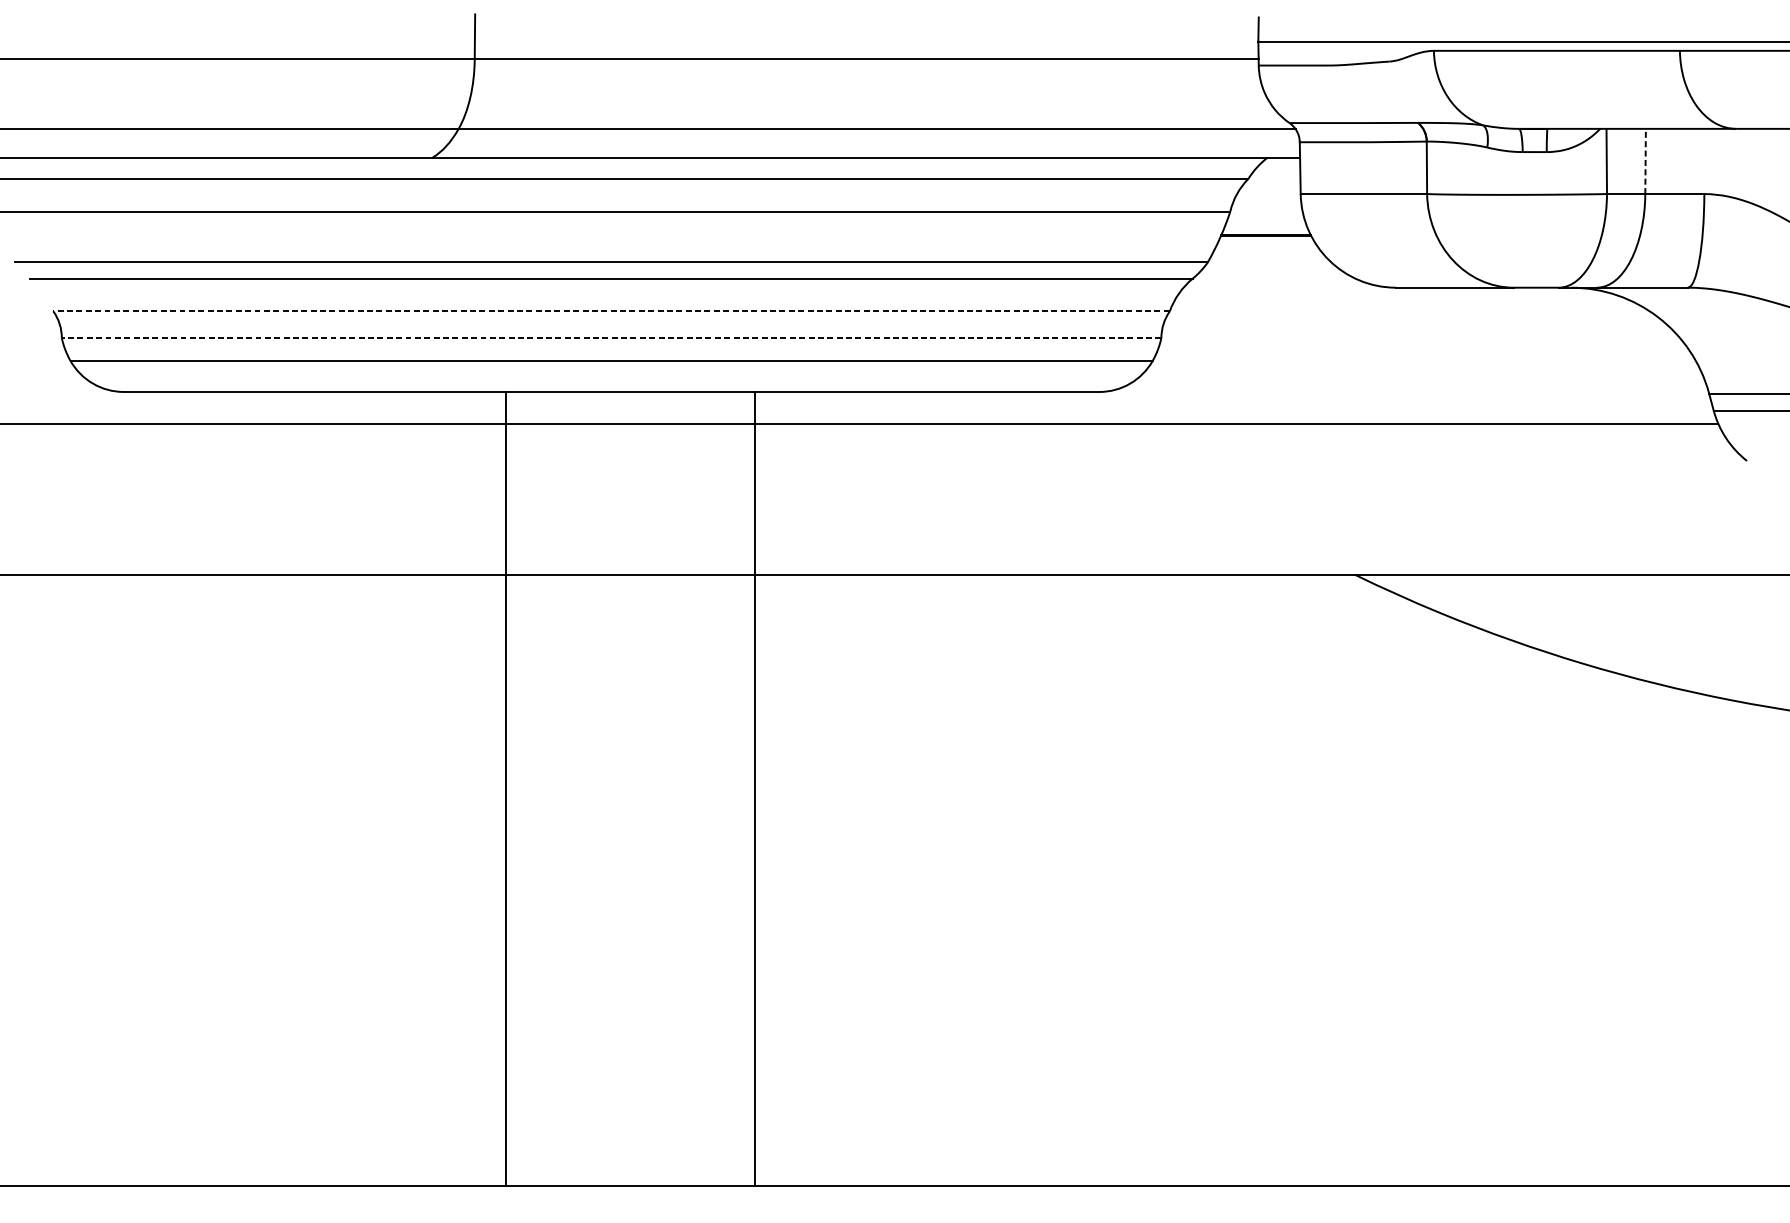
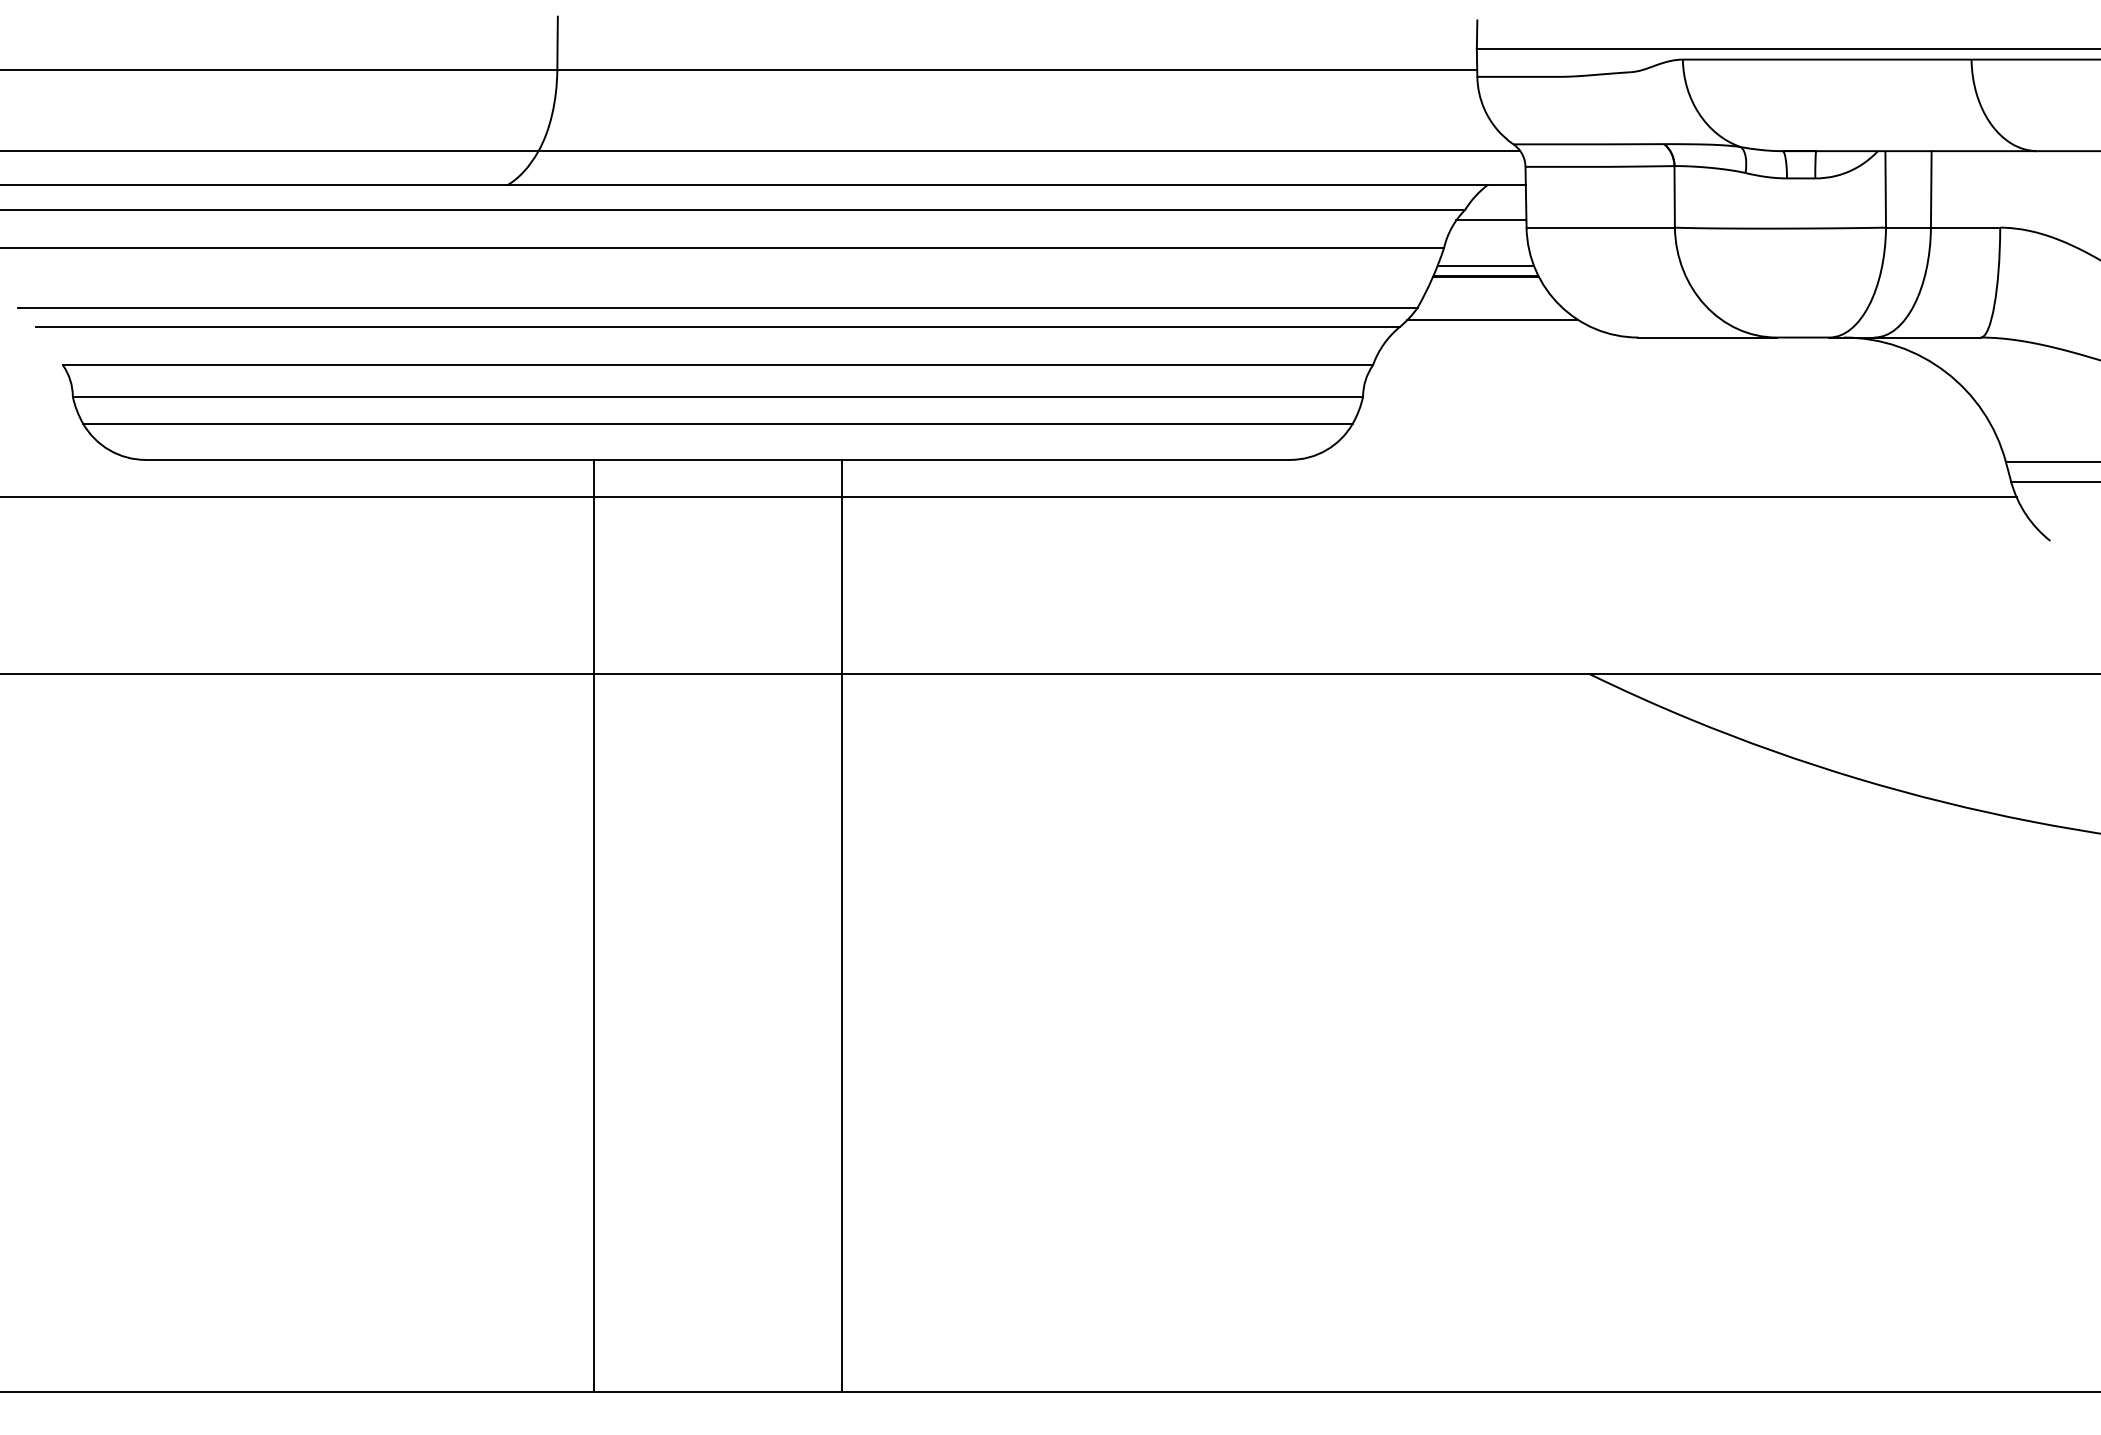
line: (1645, 160) -> (1931, 188), dashed -> solid
line: (1270, 187) -> (1491, 220), added
line: (1265, 227) -> (1485, 266), added
line: (1271, 273) -> (1492, 320), added
line: (611, 311) -> (717, 365), dashed -> solid
line: (611, 337) -> (717, 396), dashed -> solid
line: (755, 788) -> (841, 925), moved

